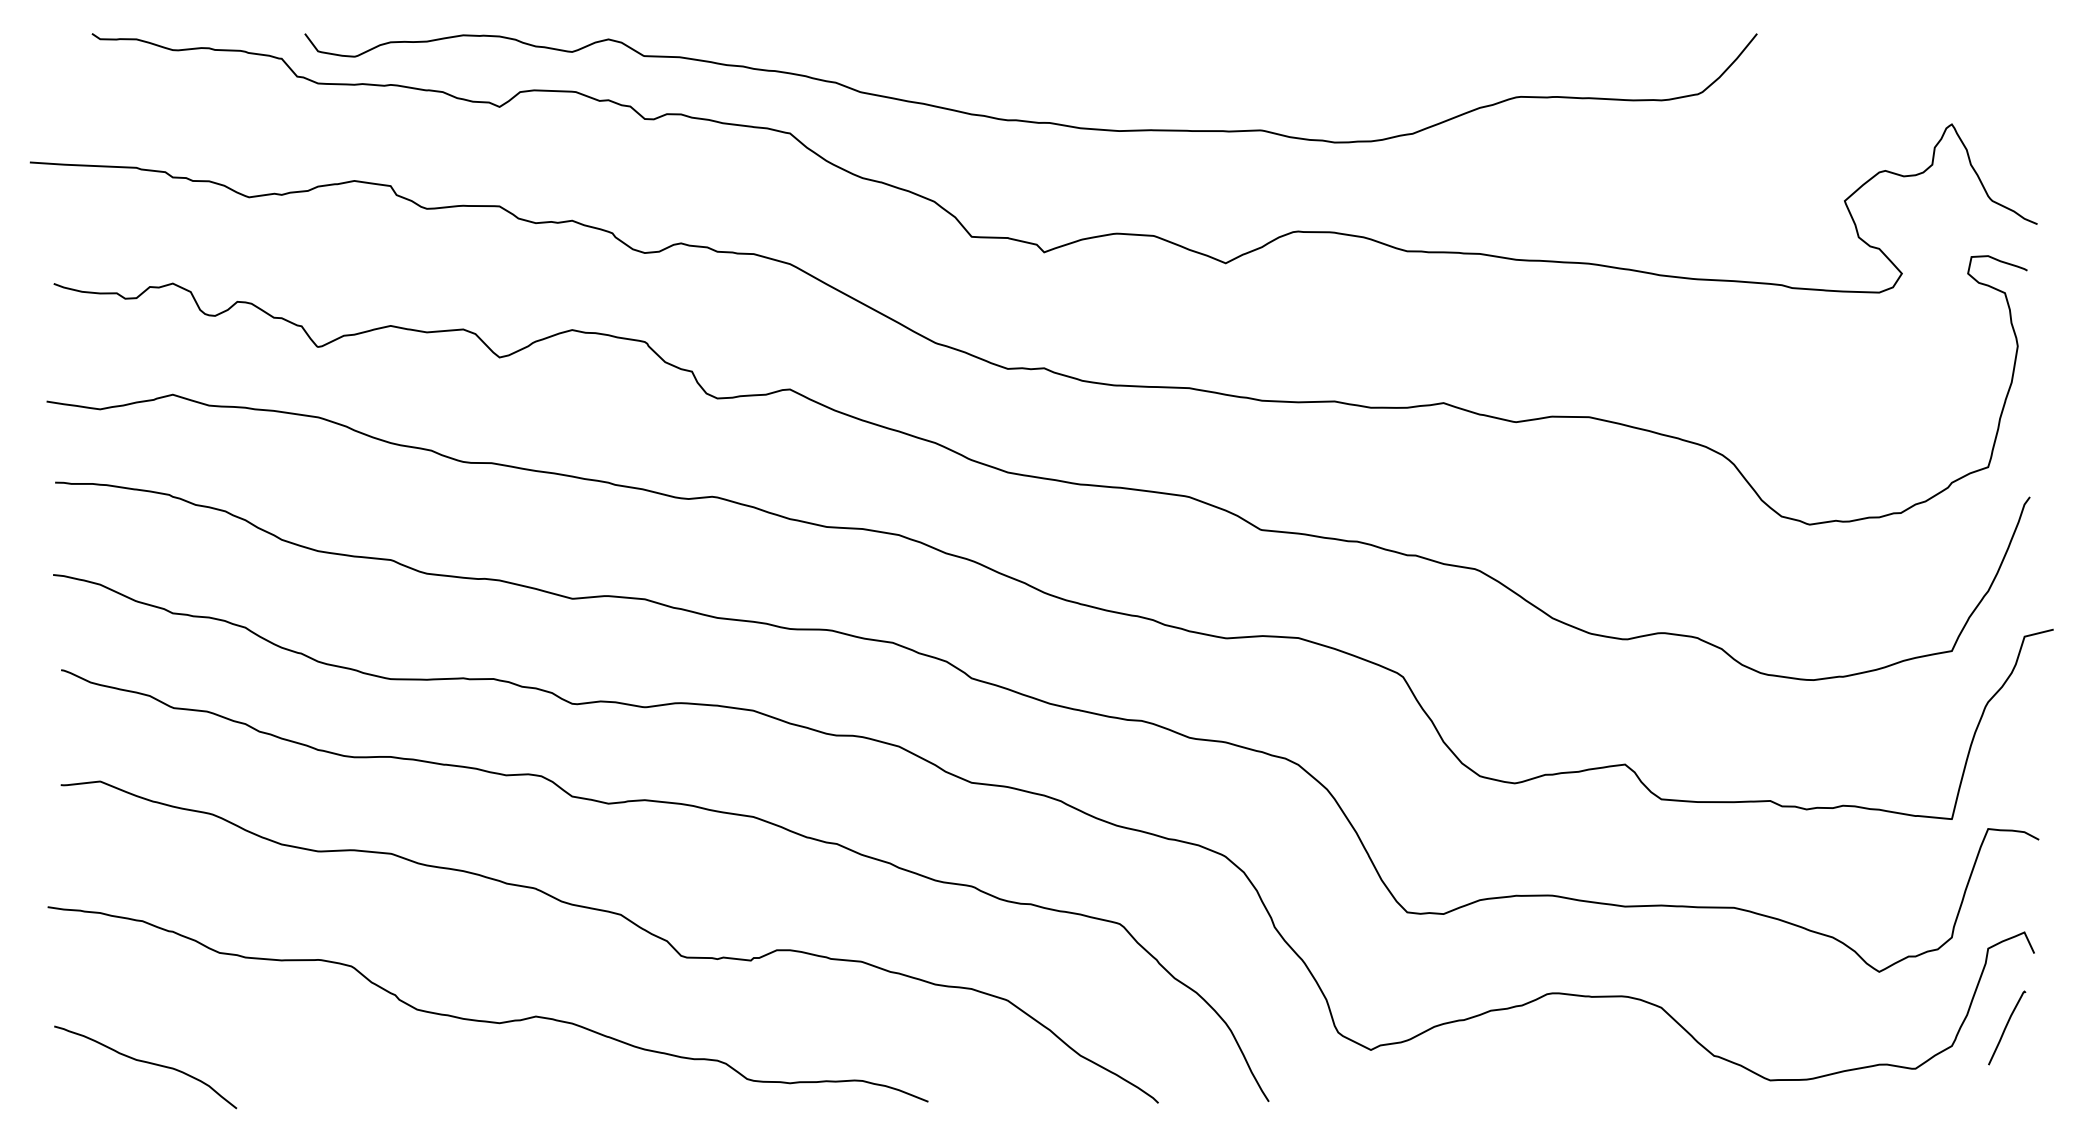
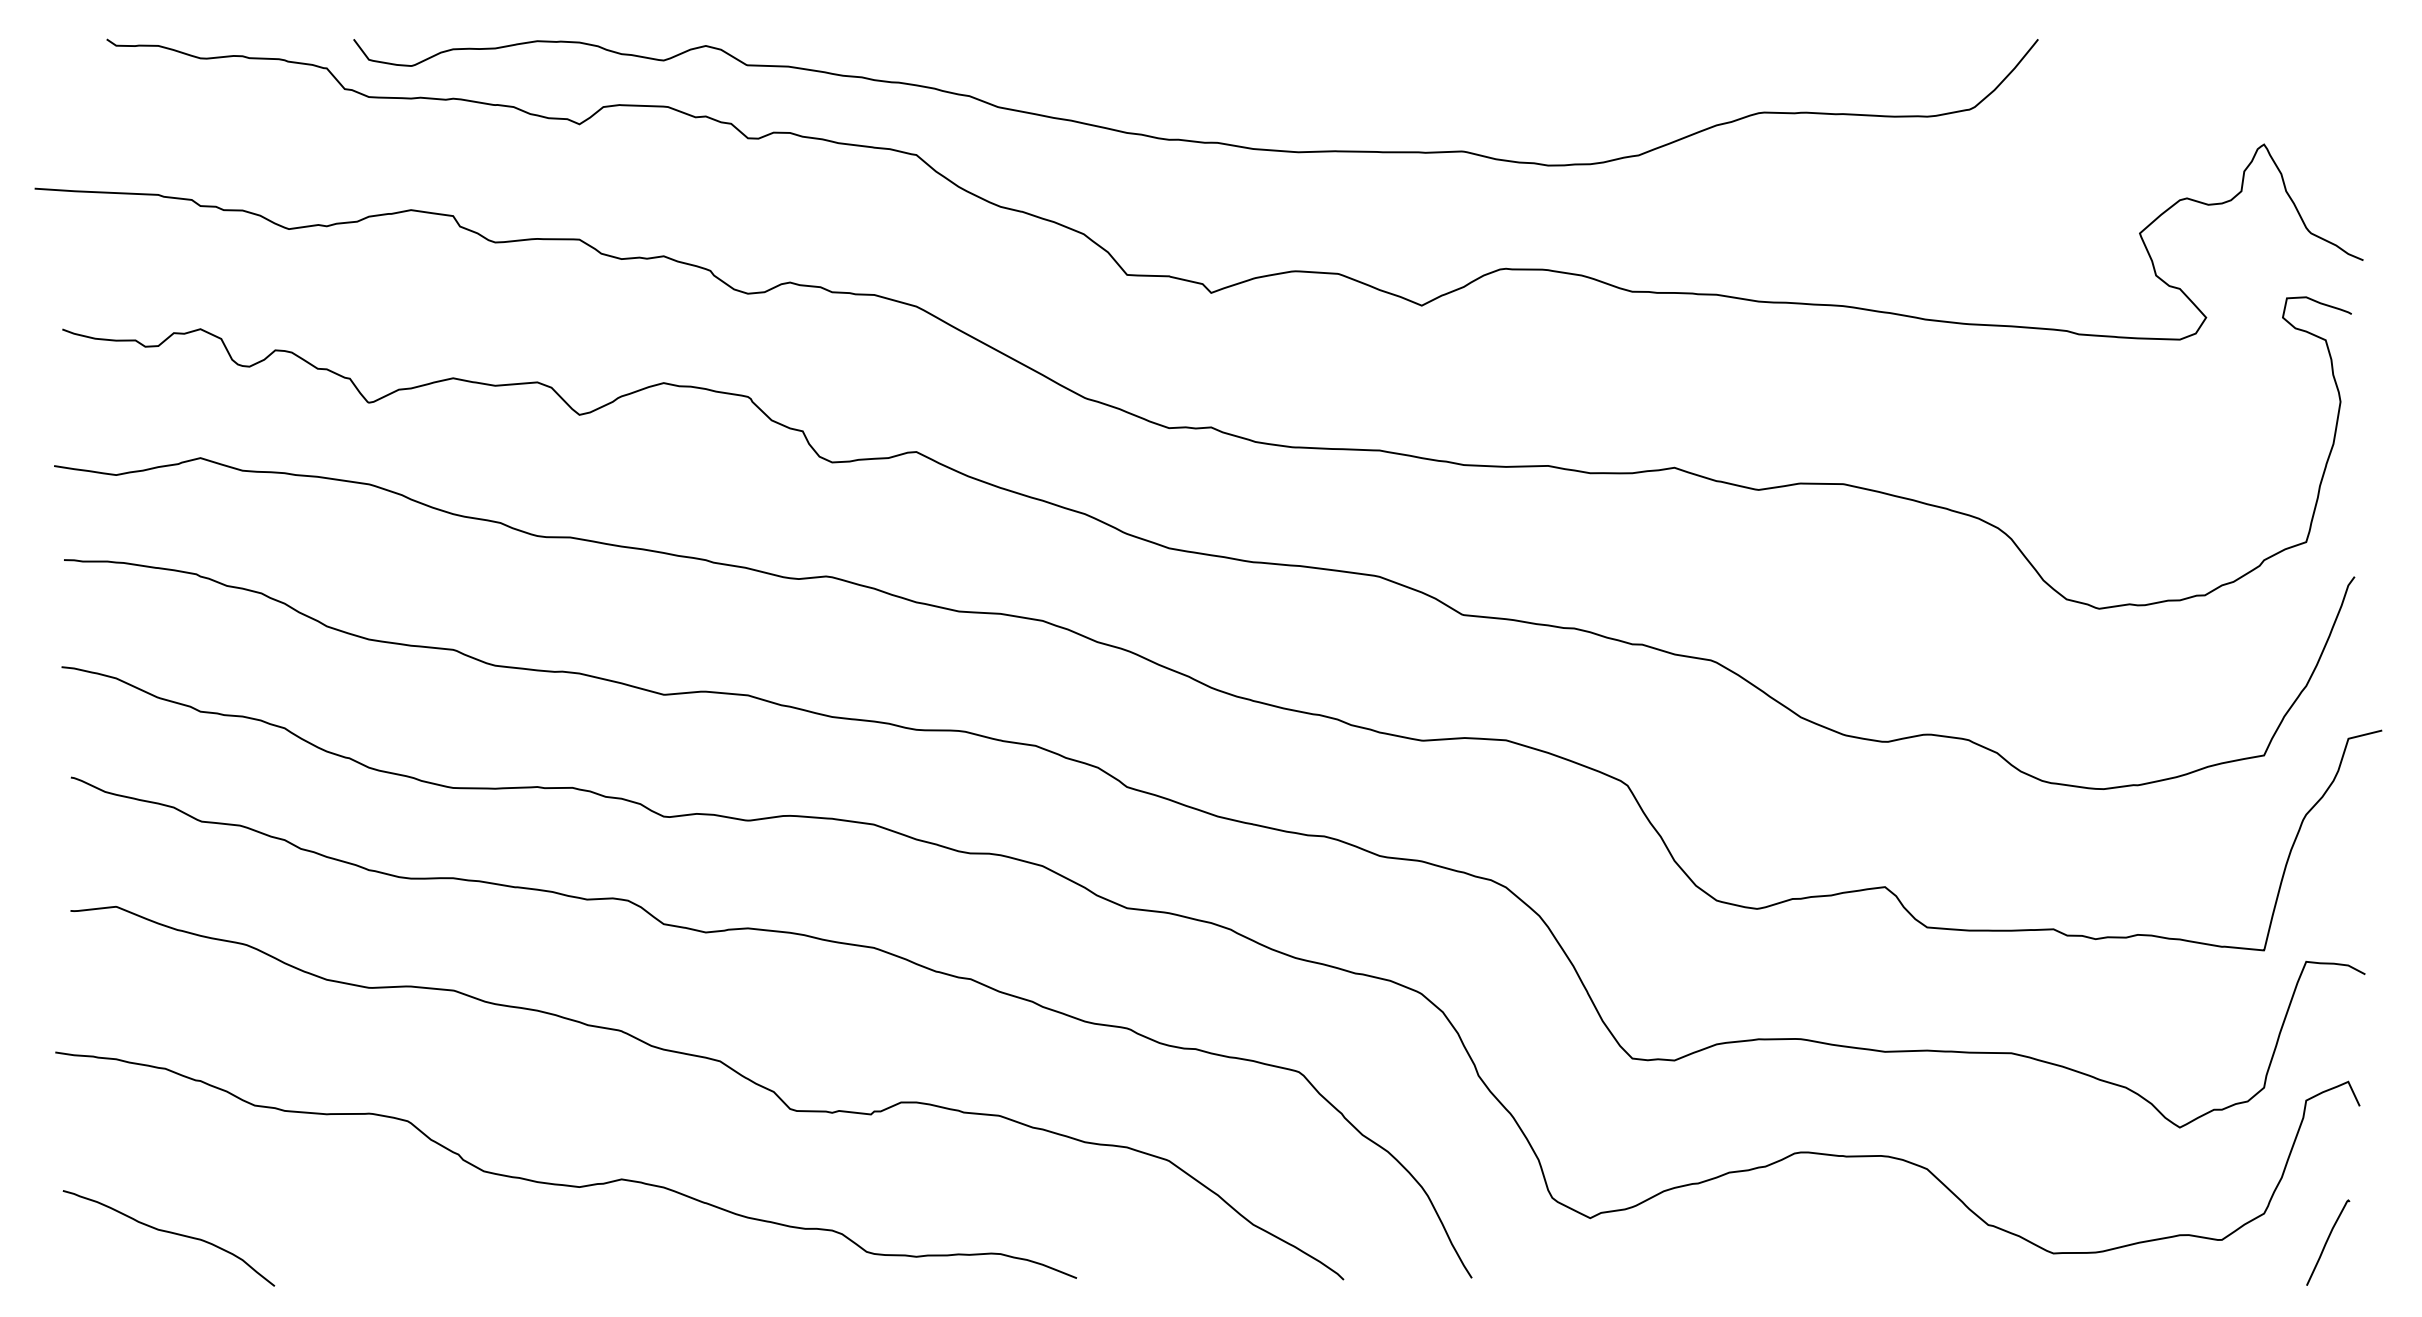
curve: (2006, 1027) -> (2327, 1242), moved

